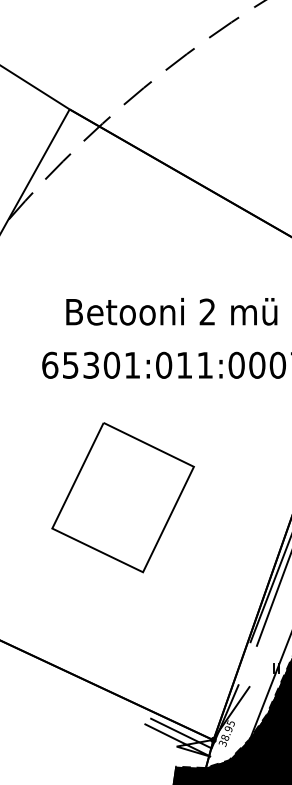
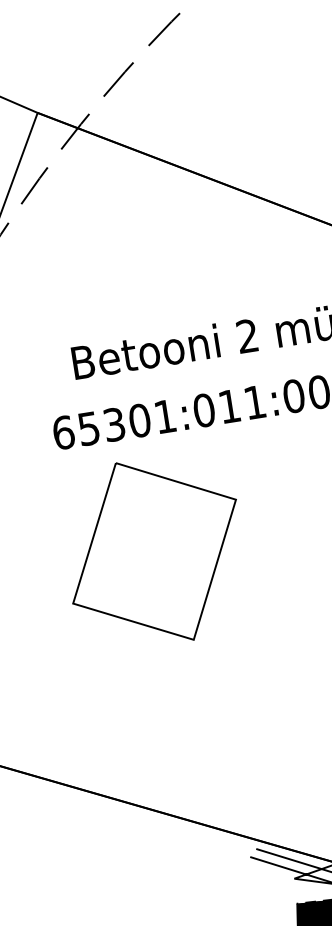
part: (122, 497) -> (153, 551), moved

